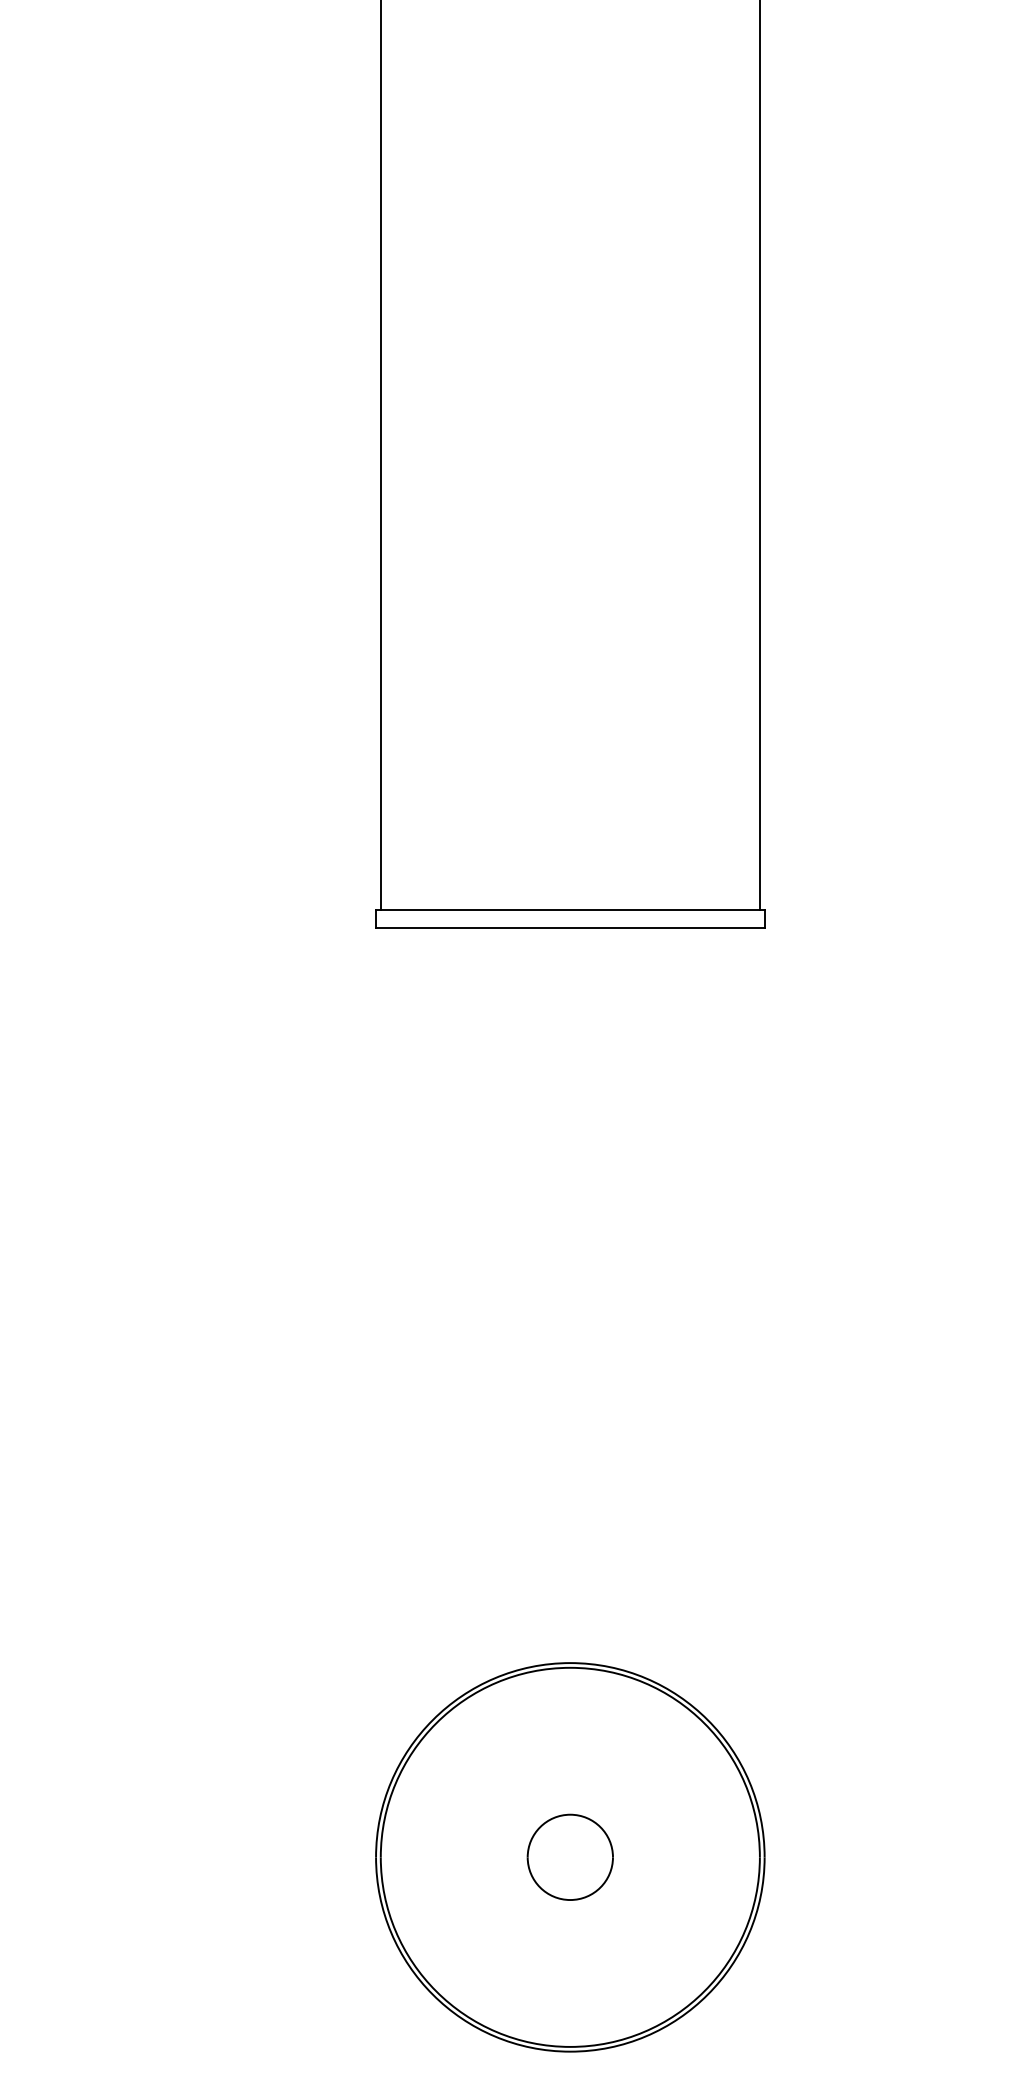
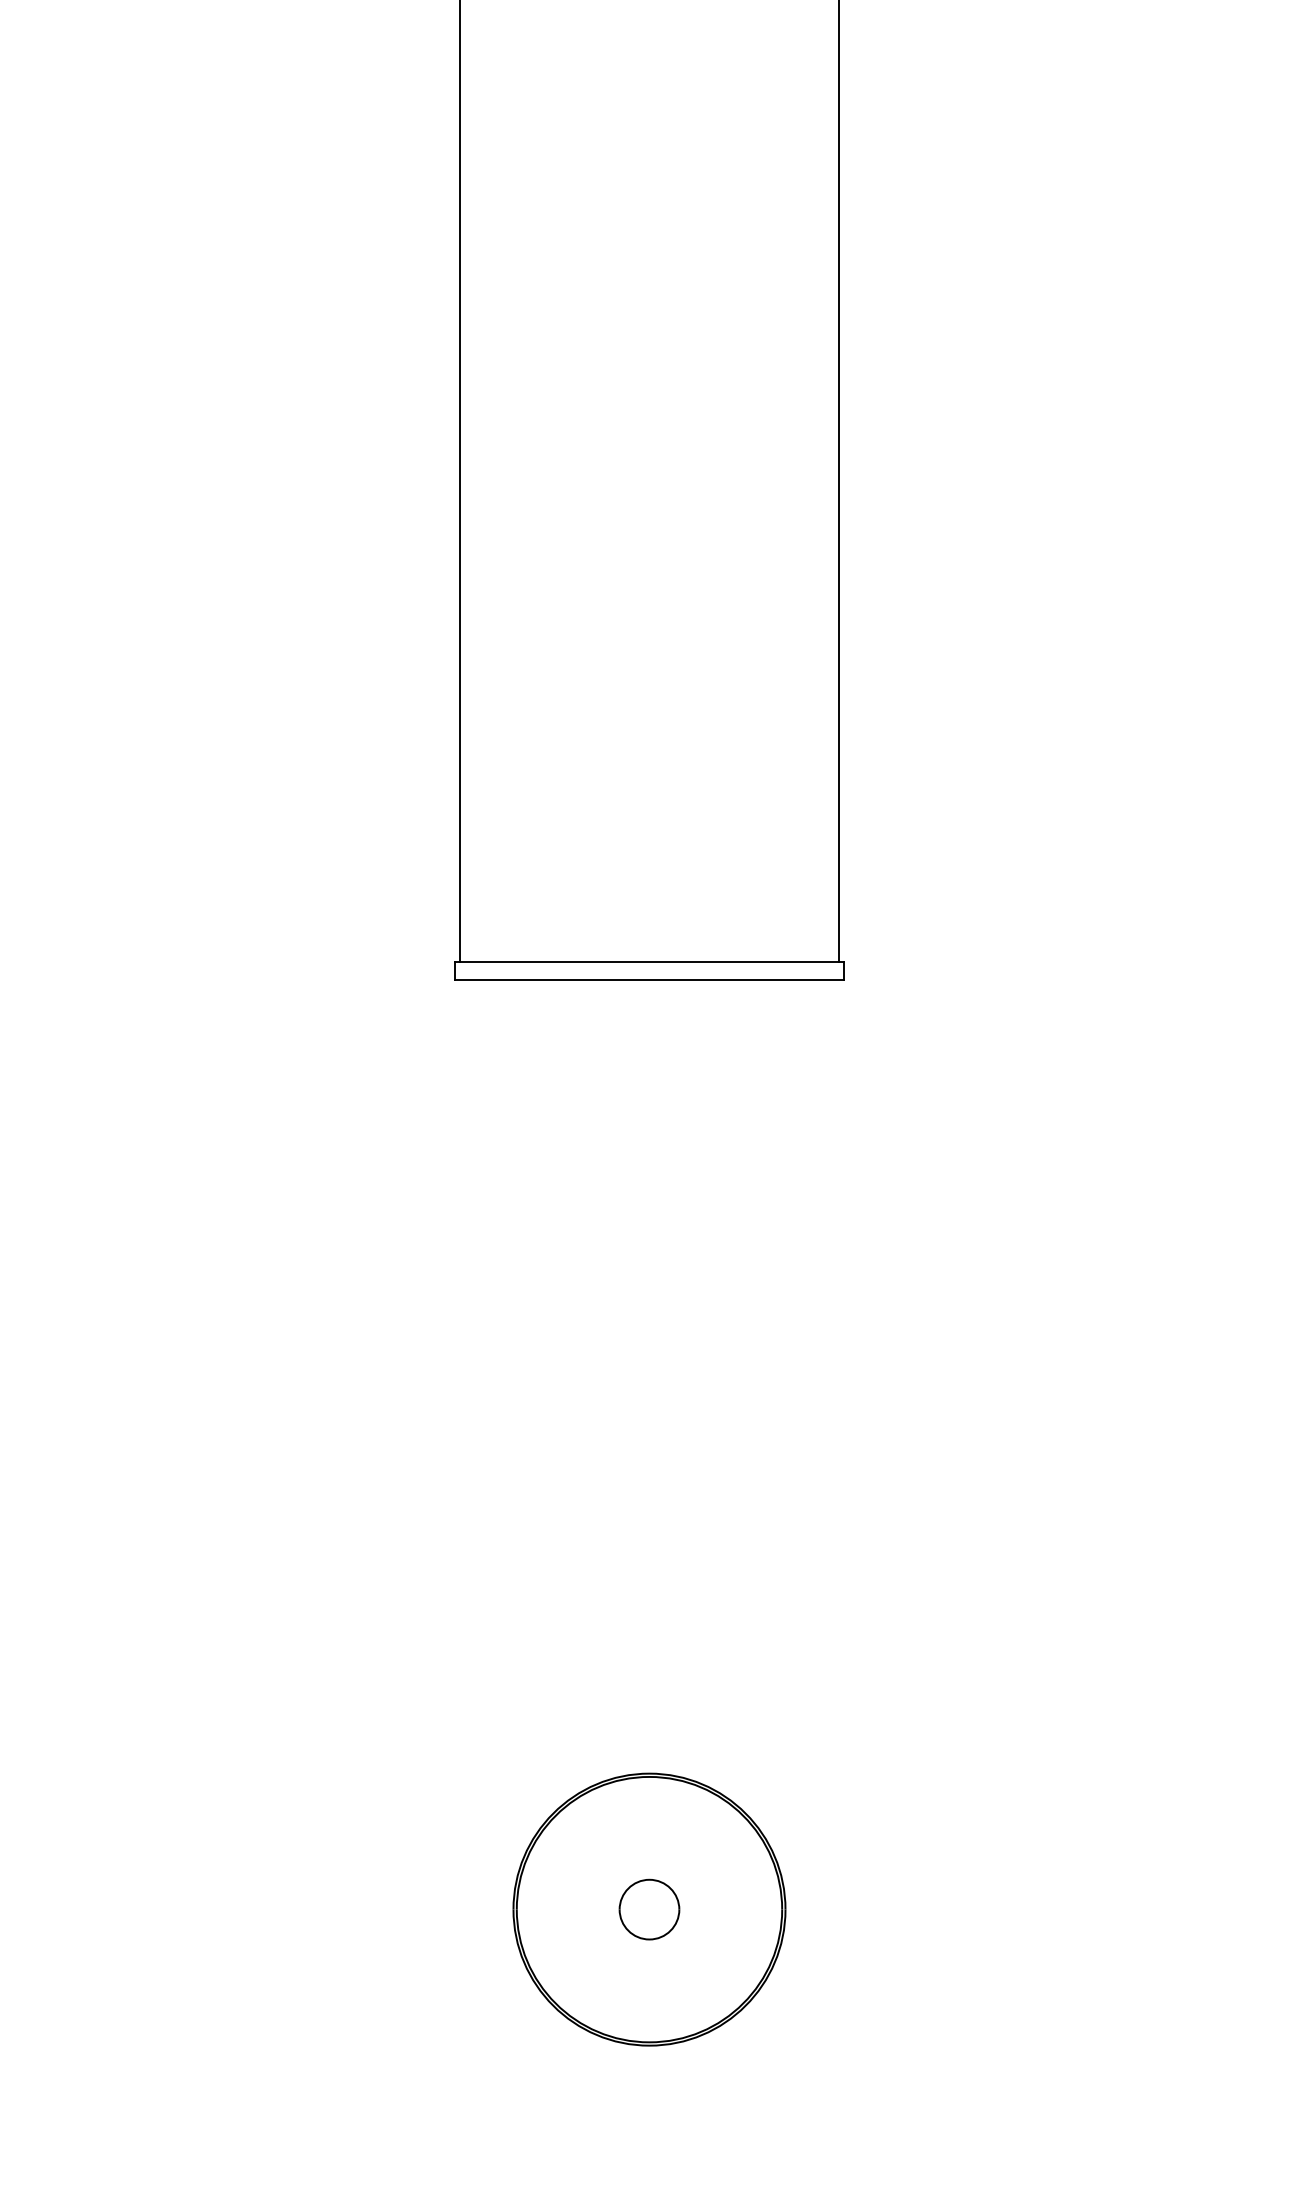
part: (570, 1857) -> (649, 1909), size x0.7

